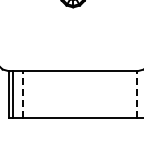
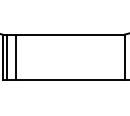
line: (22, 94) -> (15, 56), dashed -> solid
line: (137, 94) -> (124, 56), dashed -> solid

